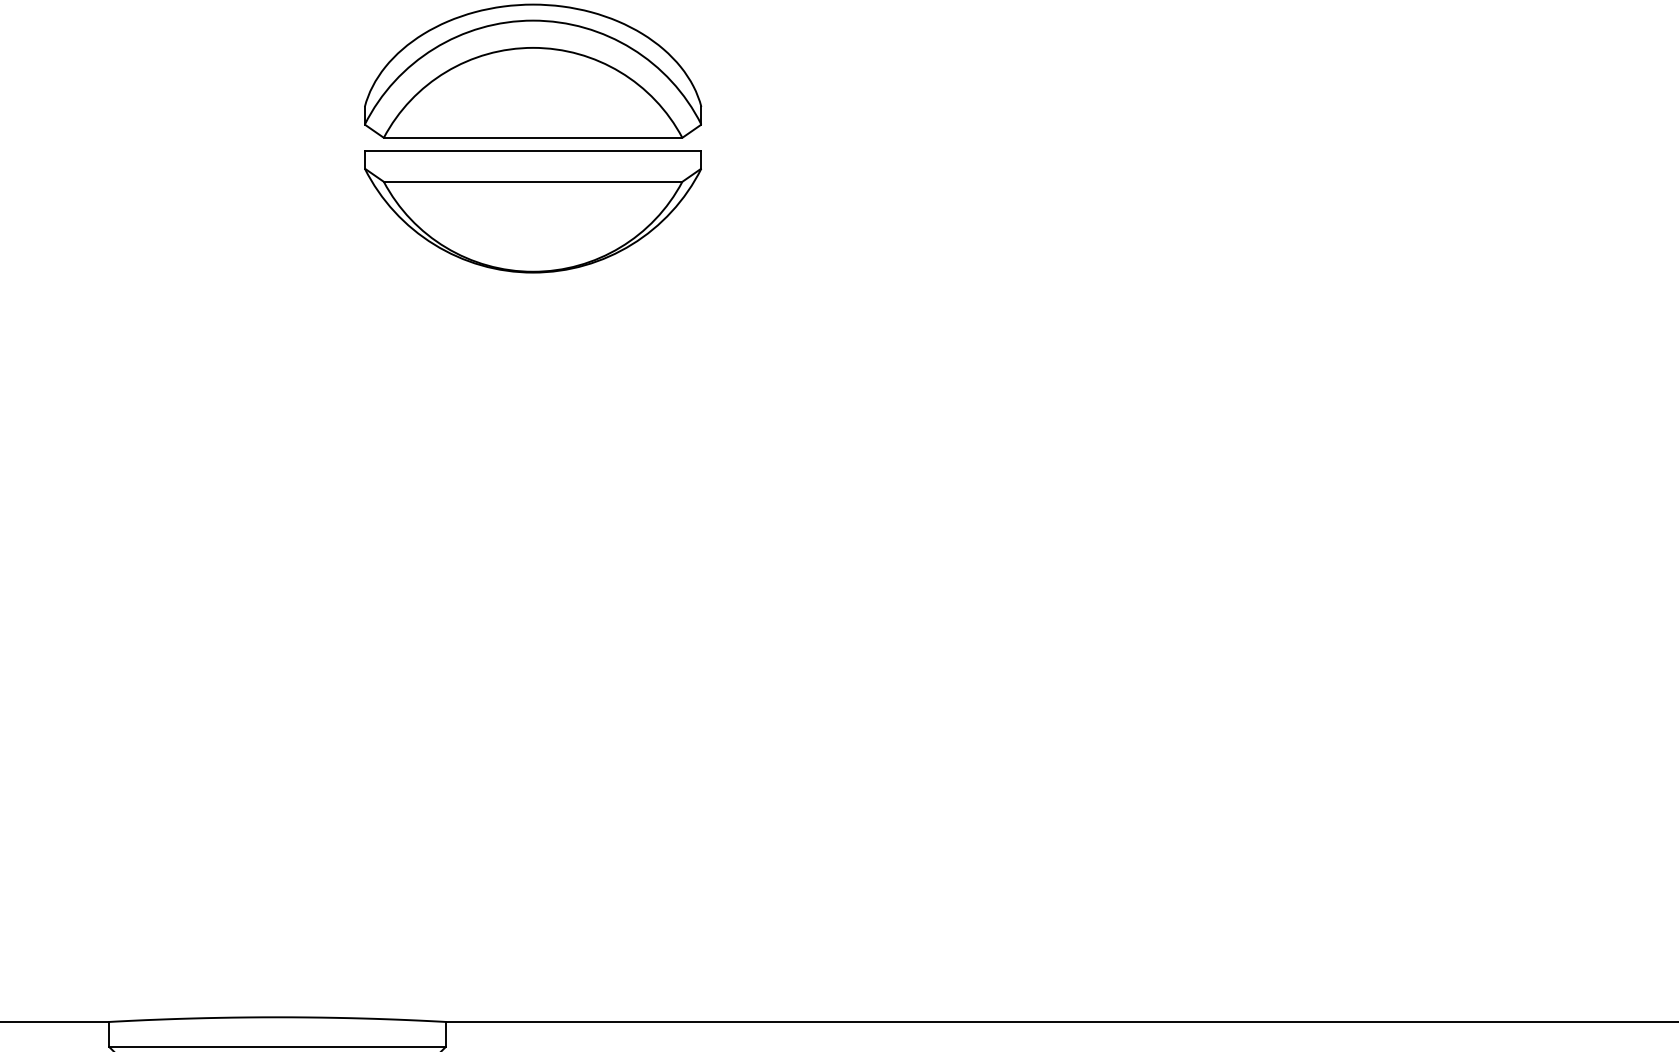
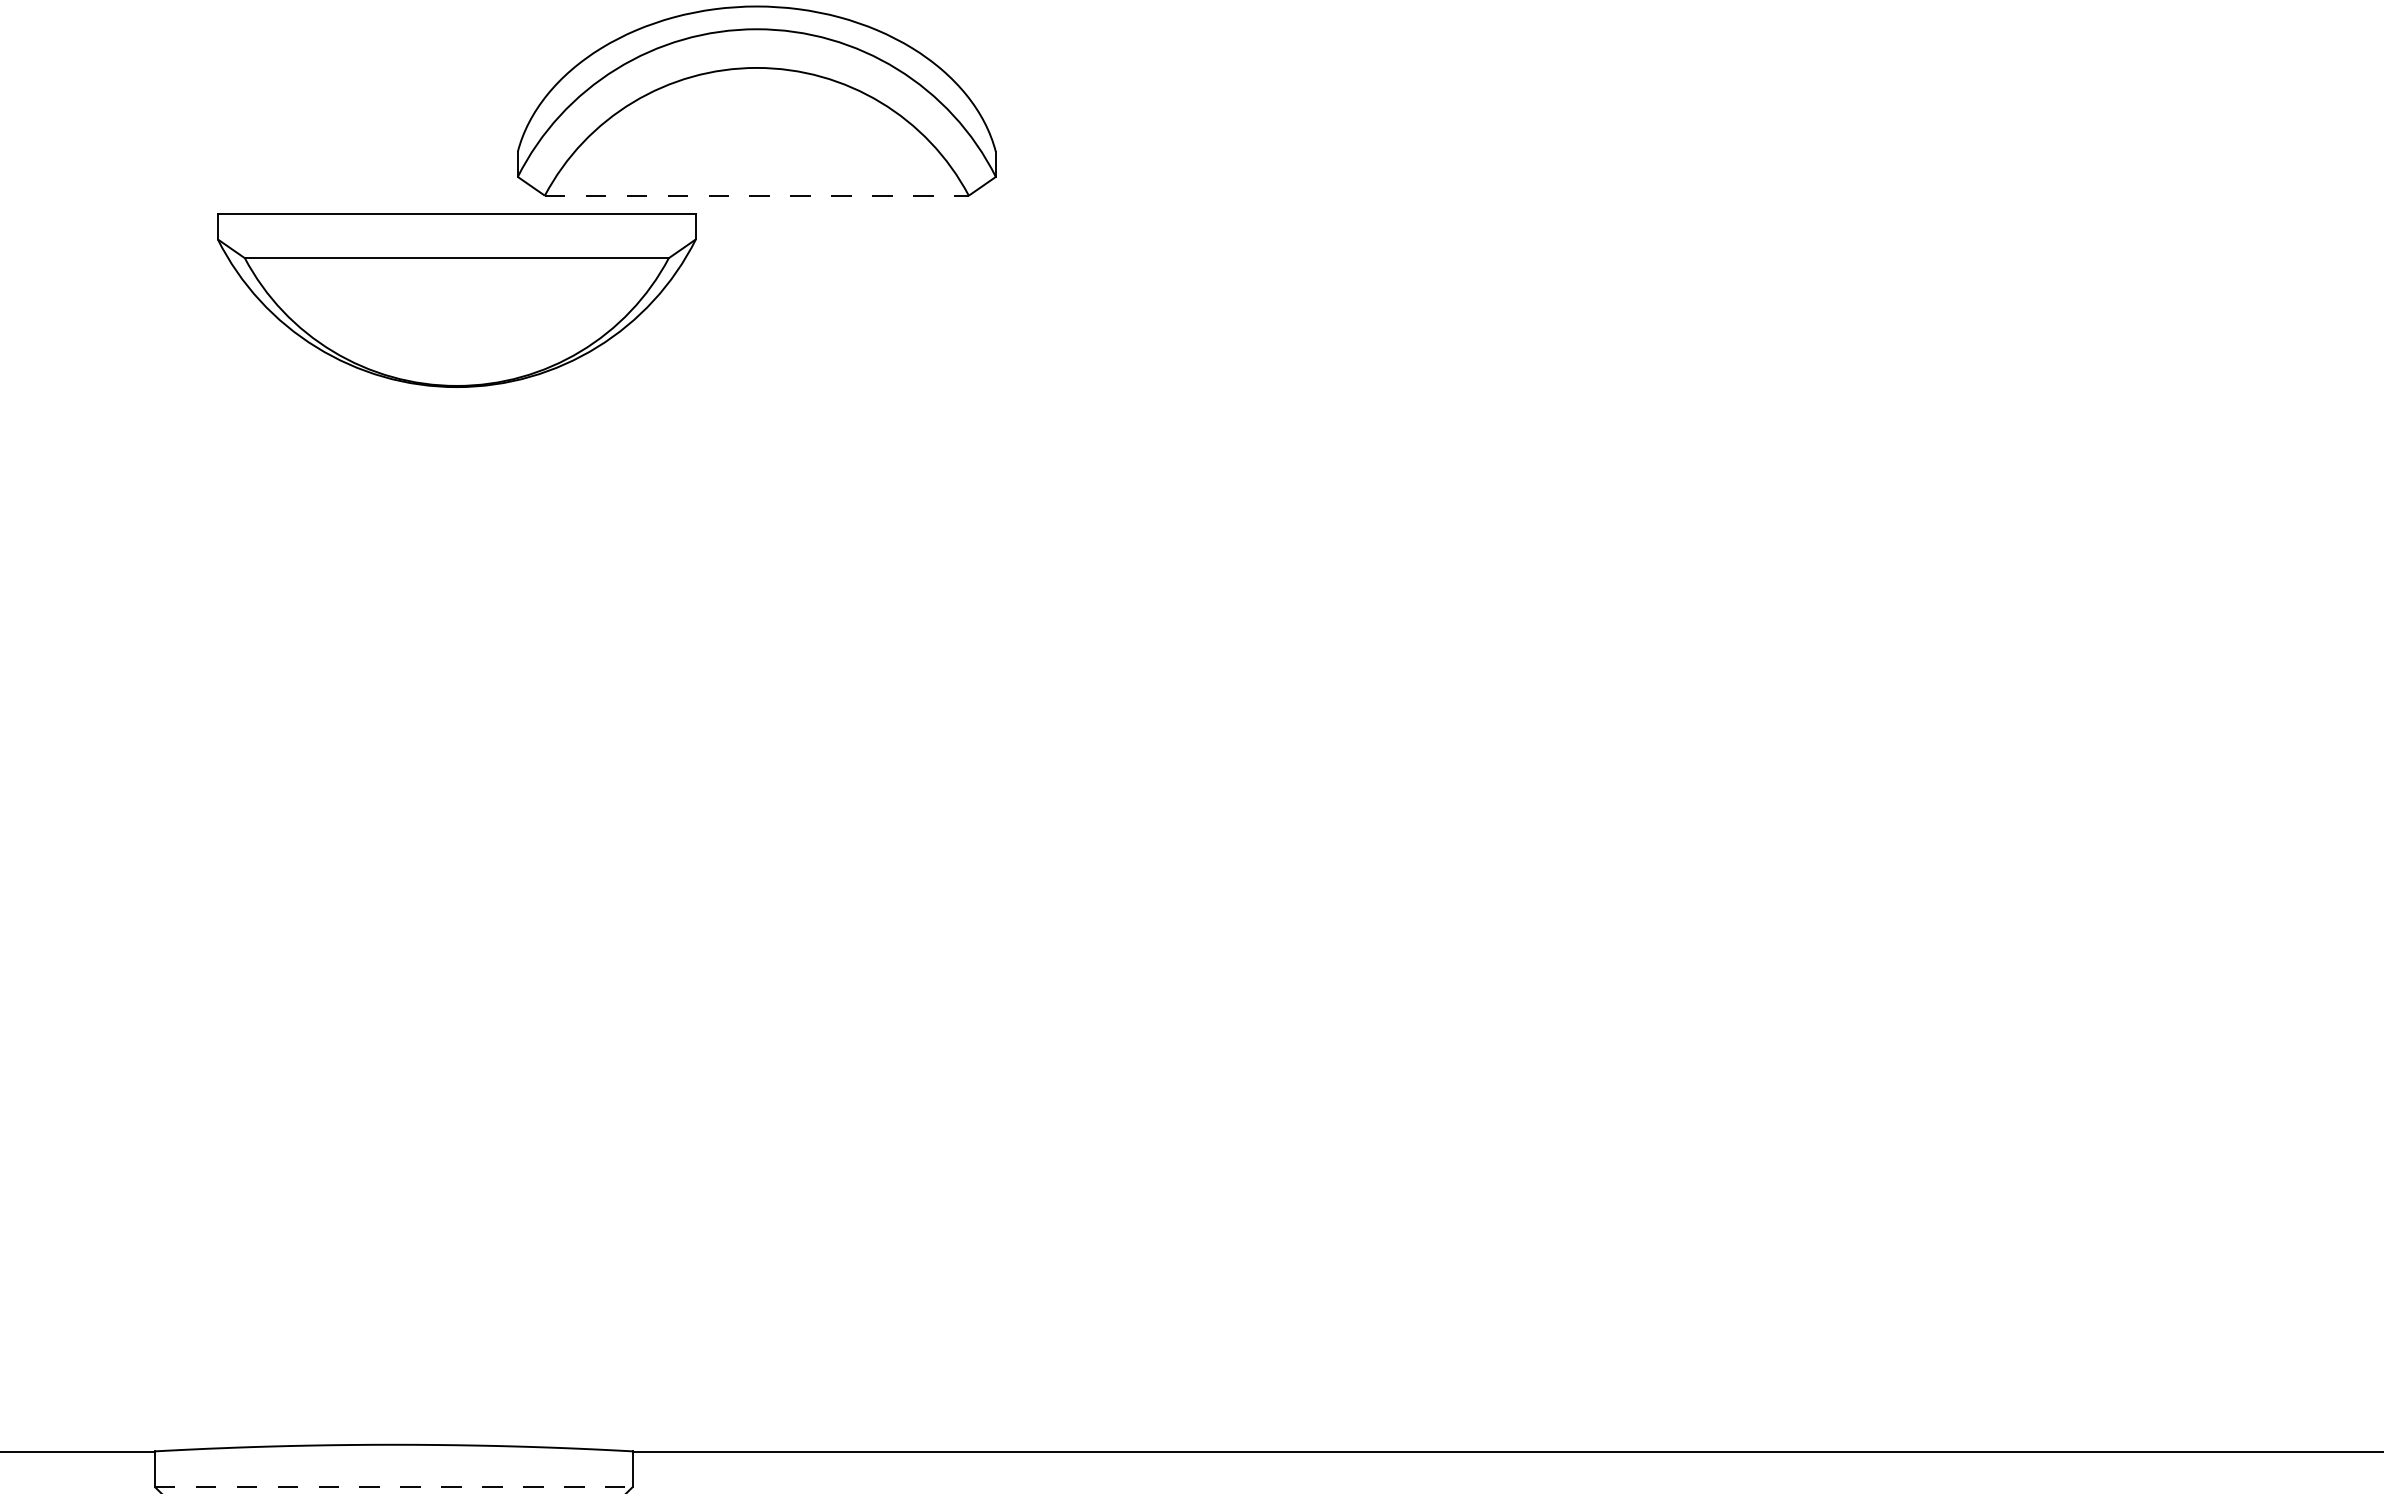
line: (532, 137) -> (756, 195), solid -> dashed
part: (532, 211) -> (456, 300), moved
line: (277, 1046) -> (393, 1486), solid -> dashed

